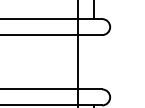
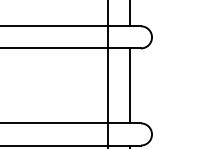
line: (94, 62) -> (130, 86), added

